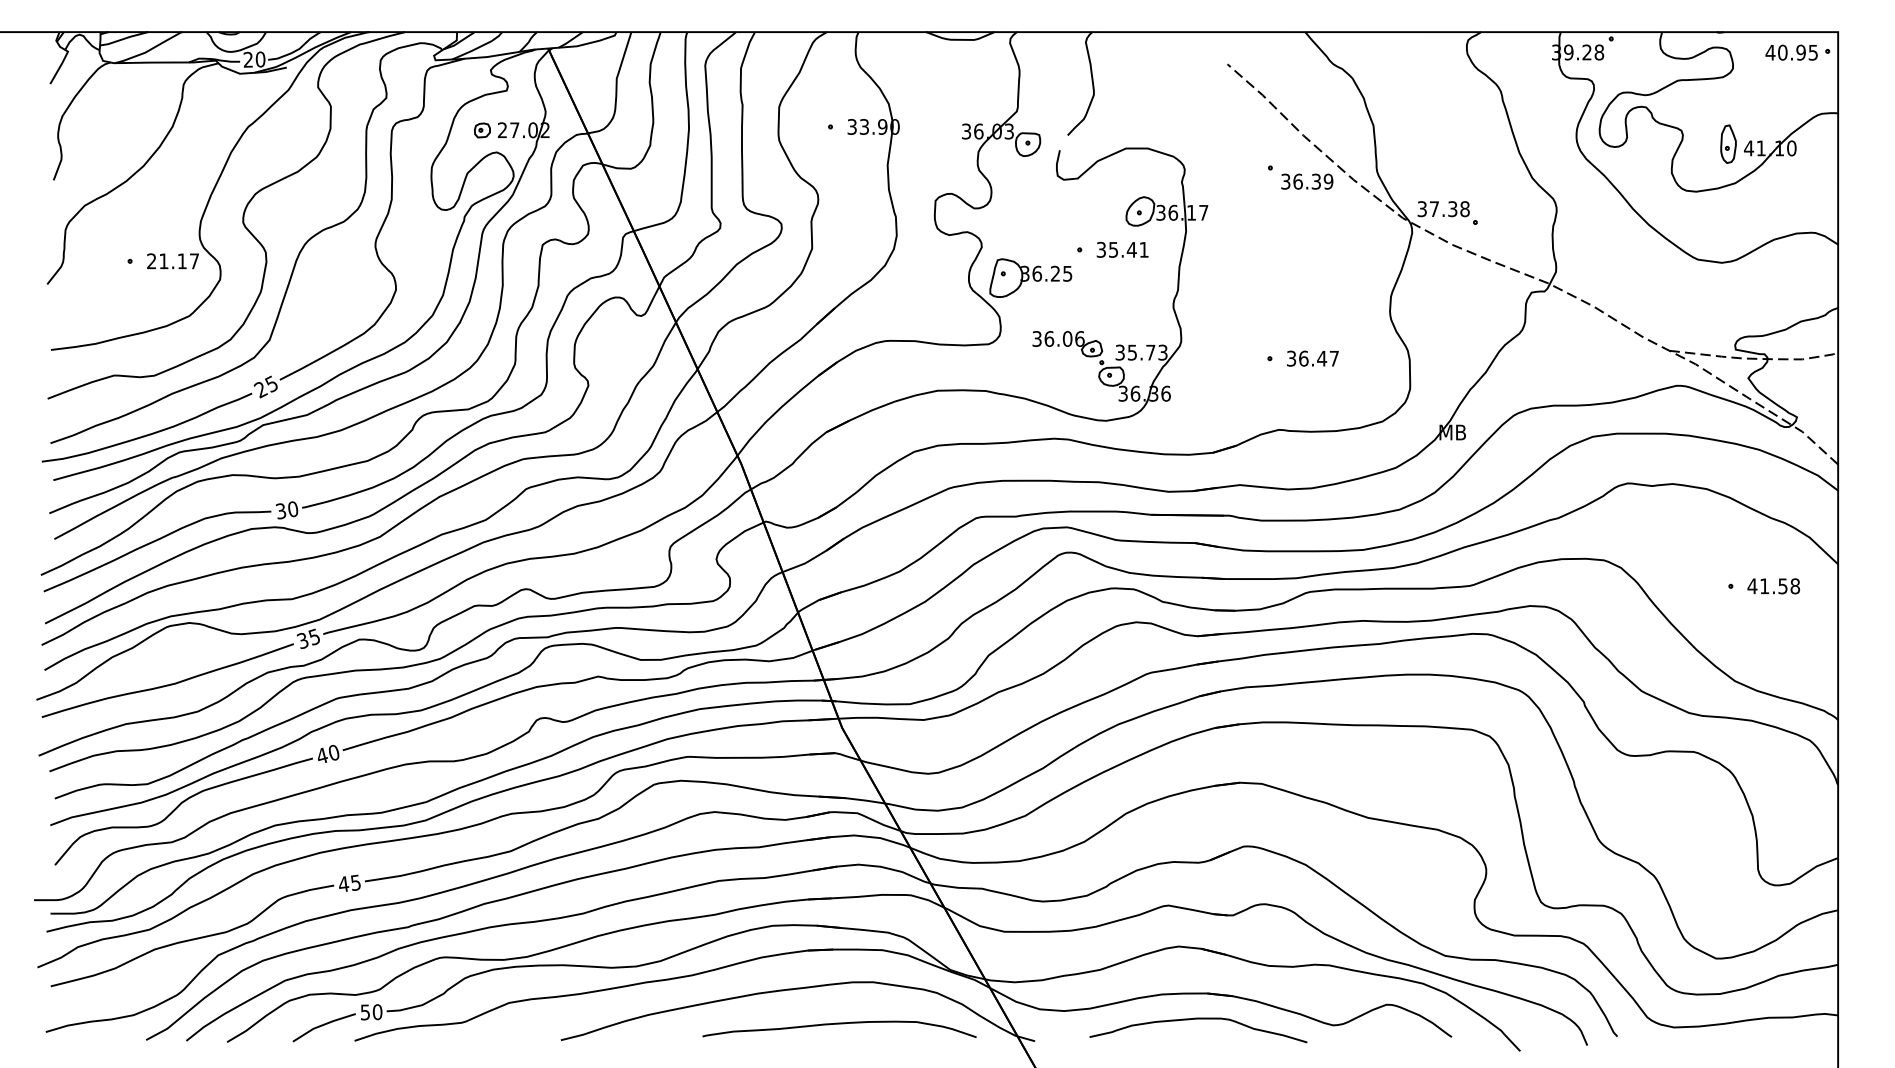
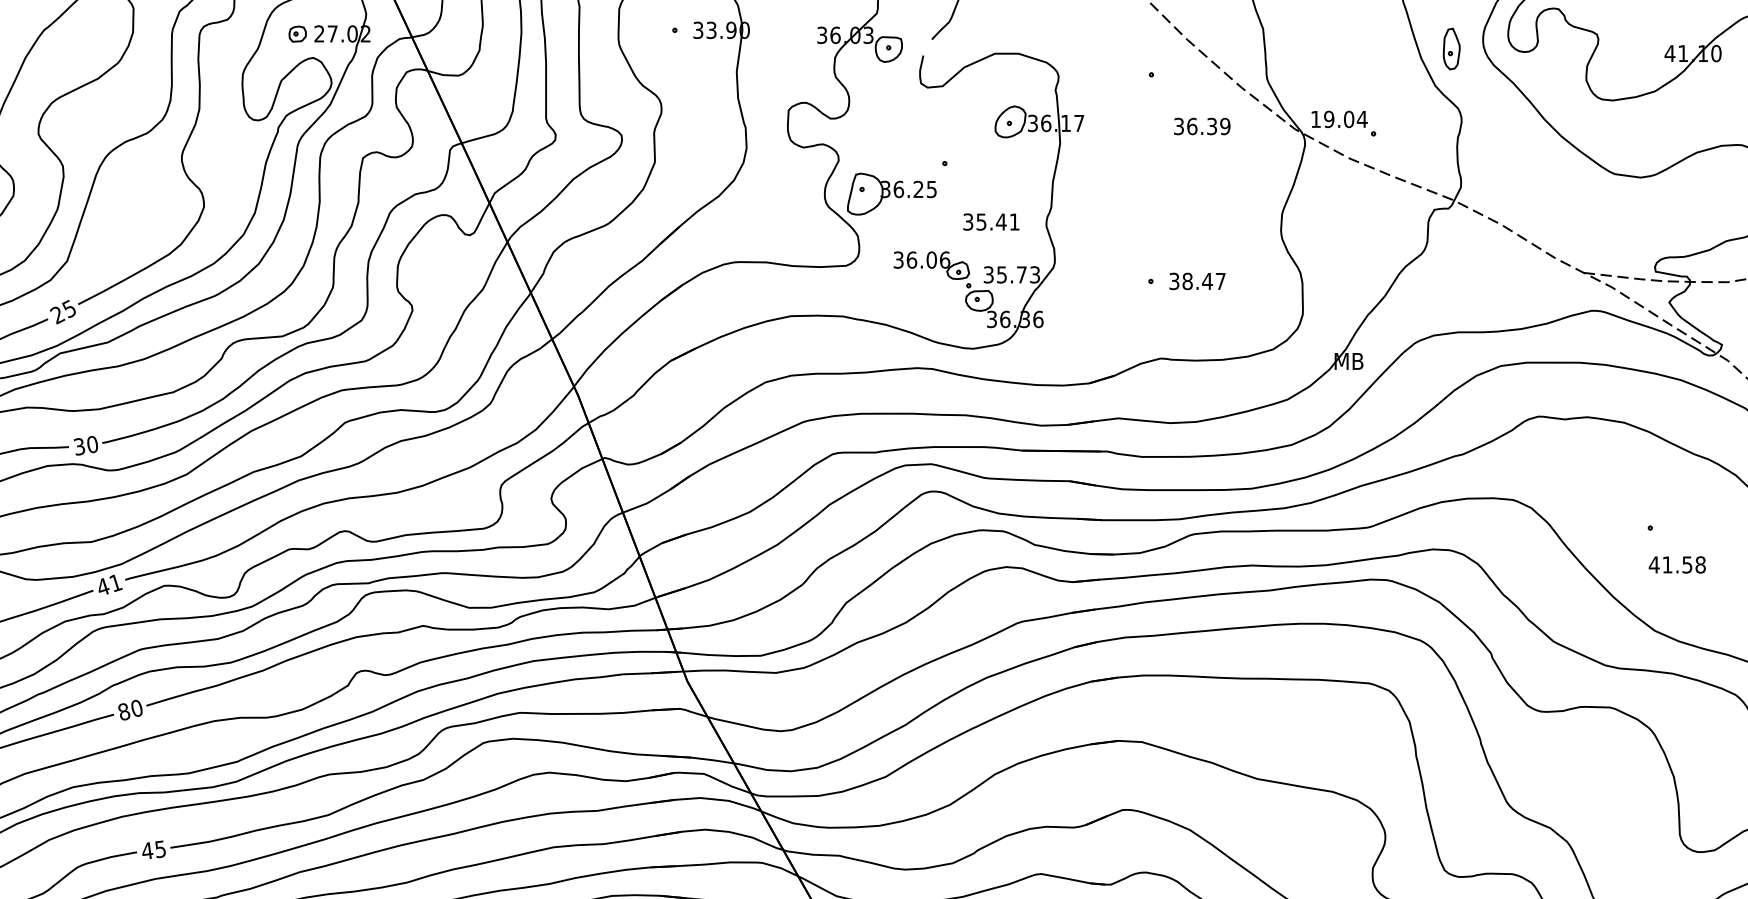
part: (1728, 143) -> (1451, 48), moved
text: (1307, 181) -> (1202, 126), moved
text: (1443, 209) -> (1339, 119), 37.38 -> 19.04
text: (1122, 249) -> (991, 221), moved
text: (1303, 358) -> (1187, 281), 36.47 -> 38.47
text: (1773, 586) -> (1677, 565), moved
text: (308, 638) -> (109, 584), 35 -> 41
text: (321, 755) -> (123, 711), 40 -> 80

